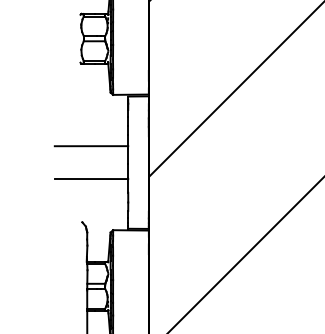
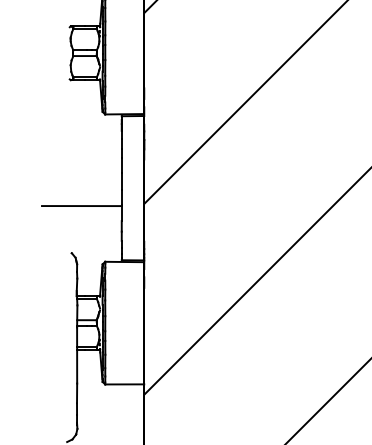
line: (91, 146) -> (81, 170), removed

